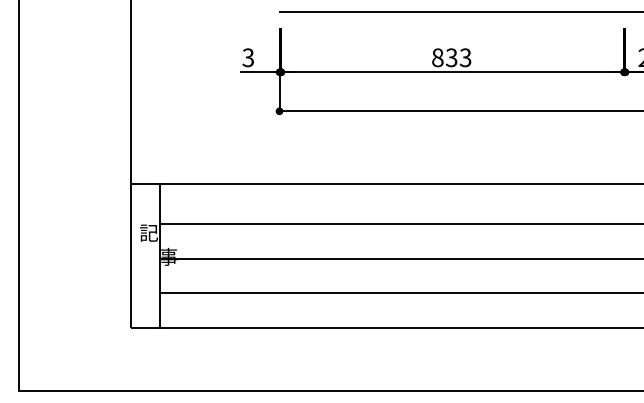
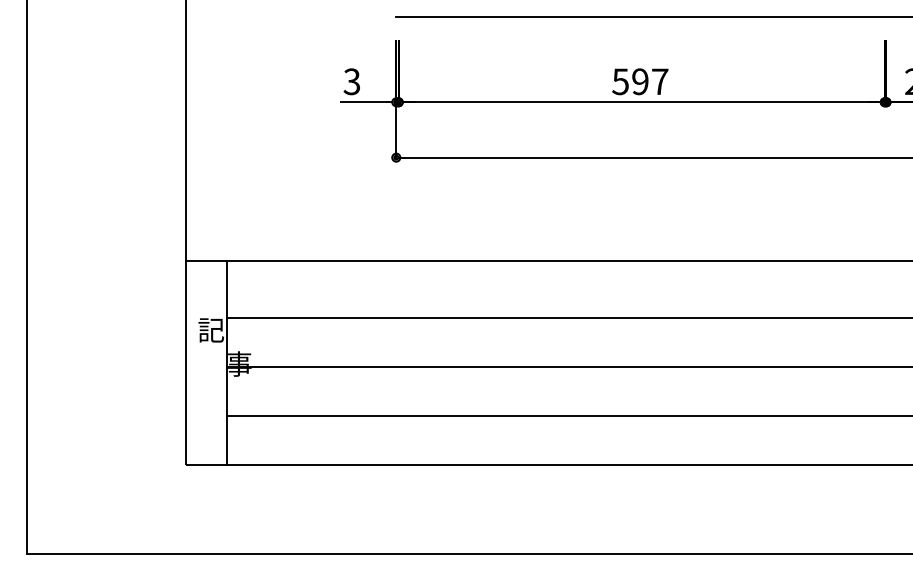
text: (451, 57) -> (640, 81), 833 -> 597

